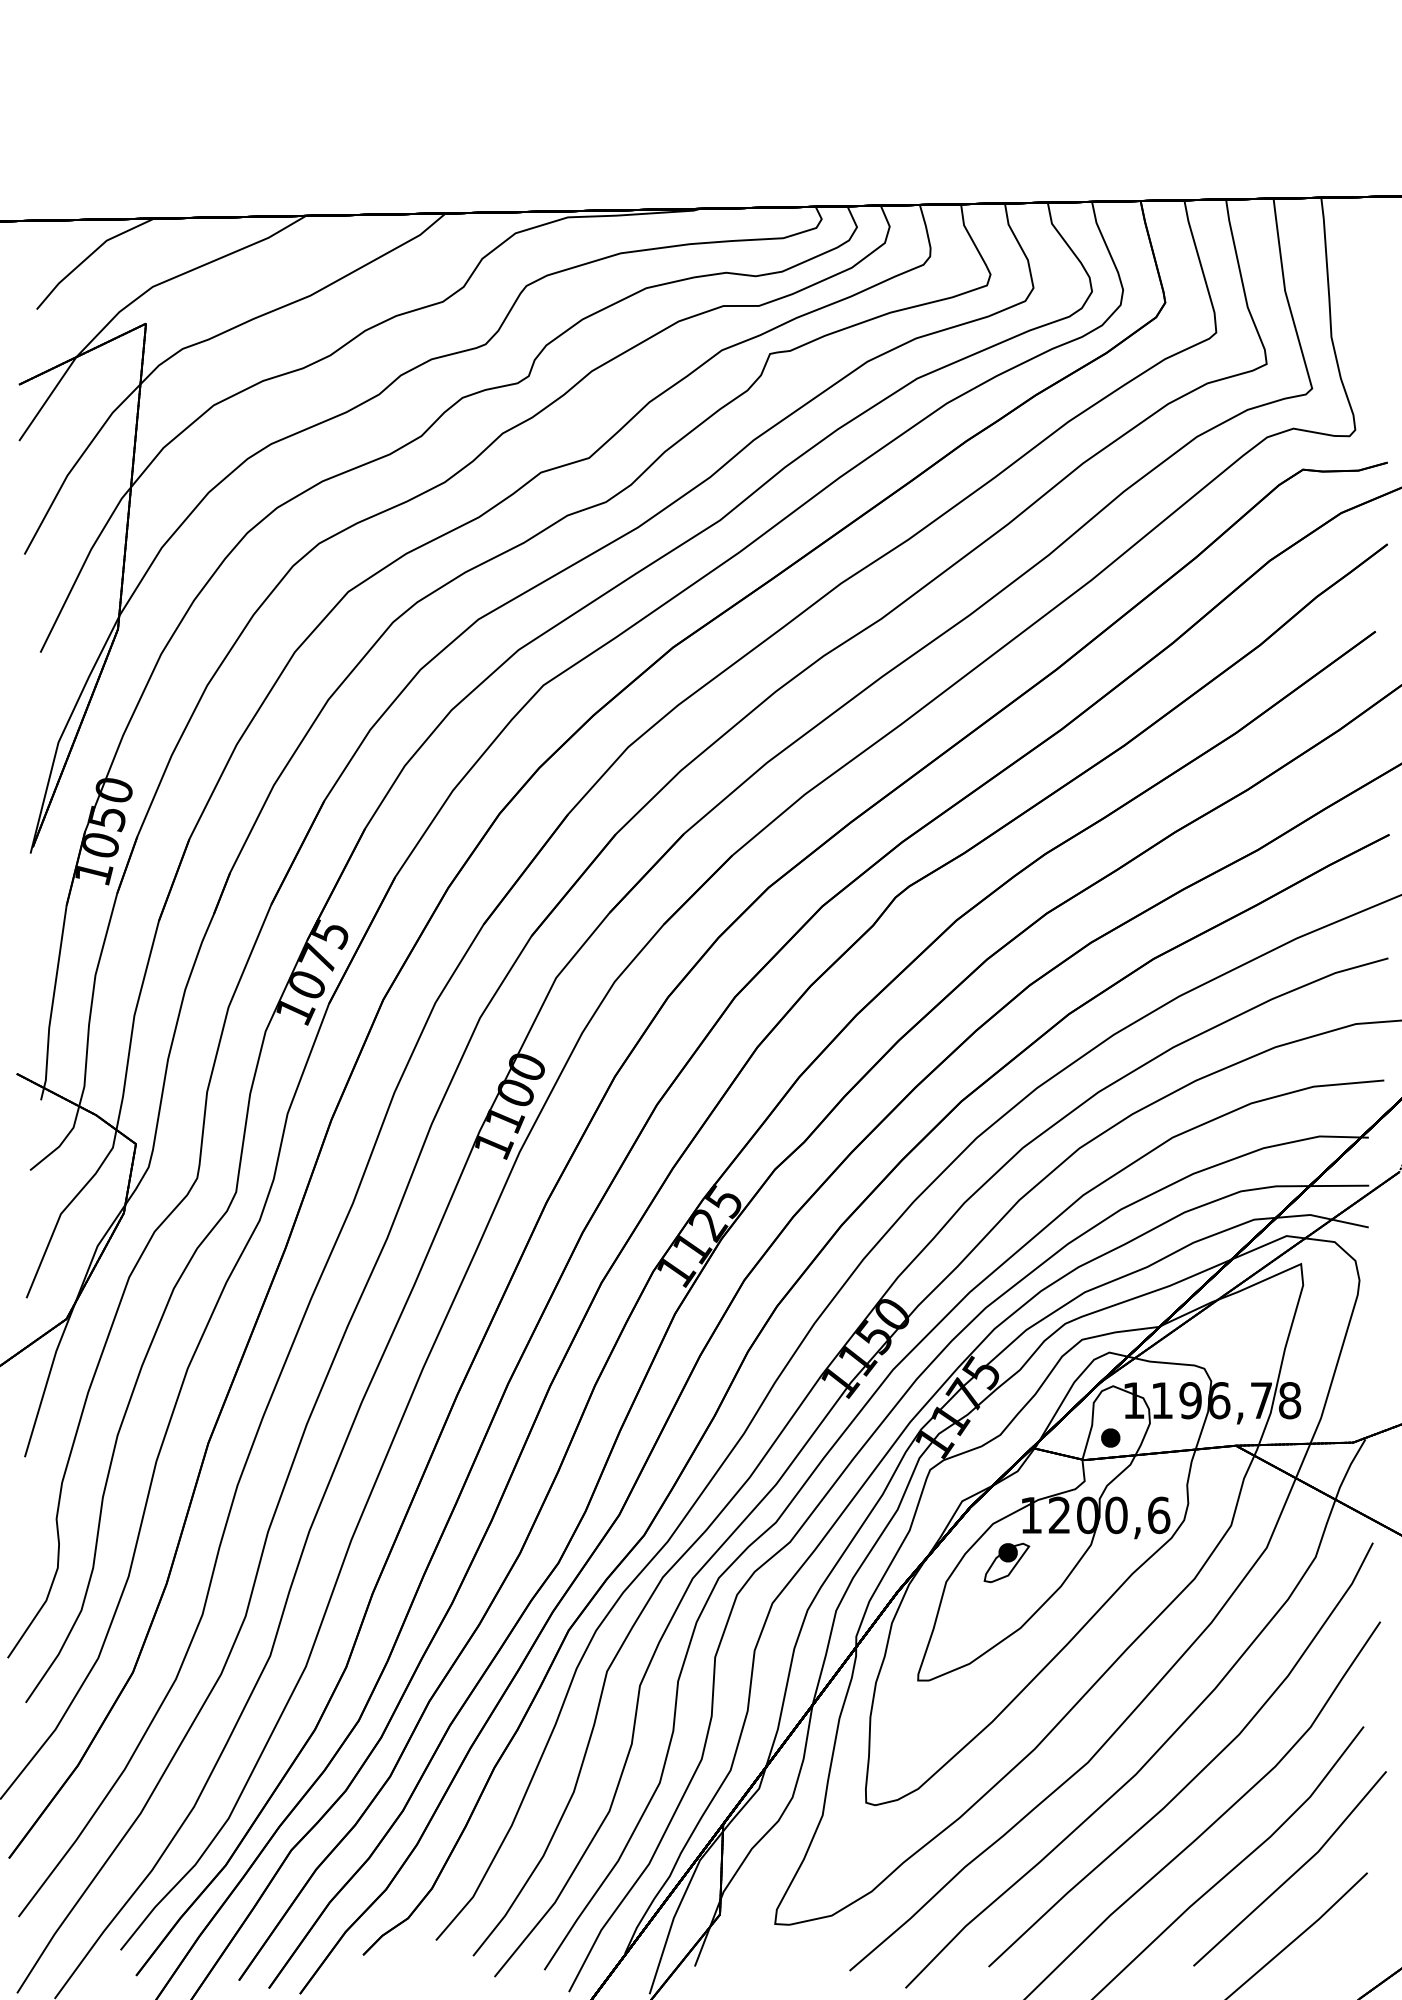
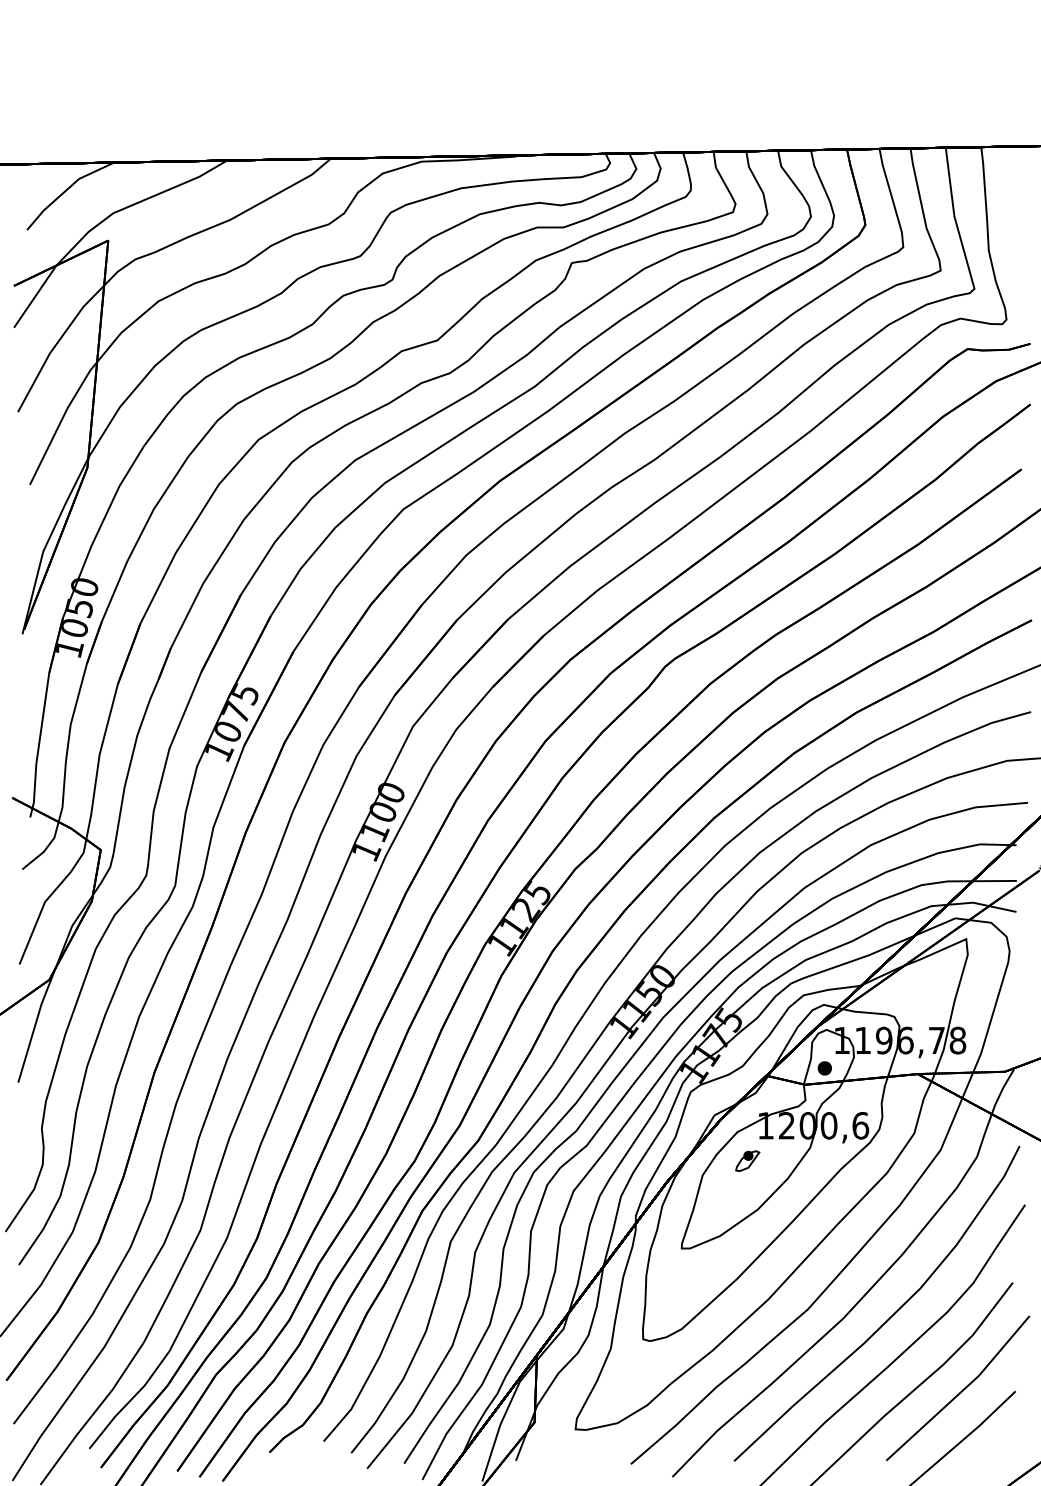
part: (1006, 1562) -> (747, 1160), size x0.7

